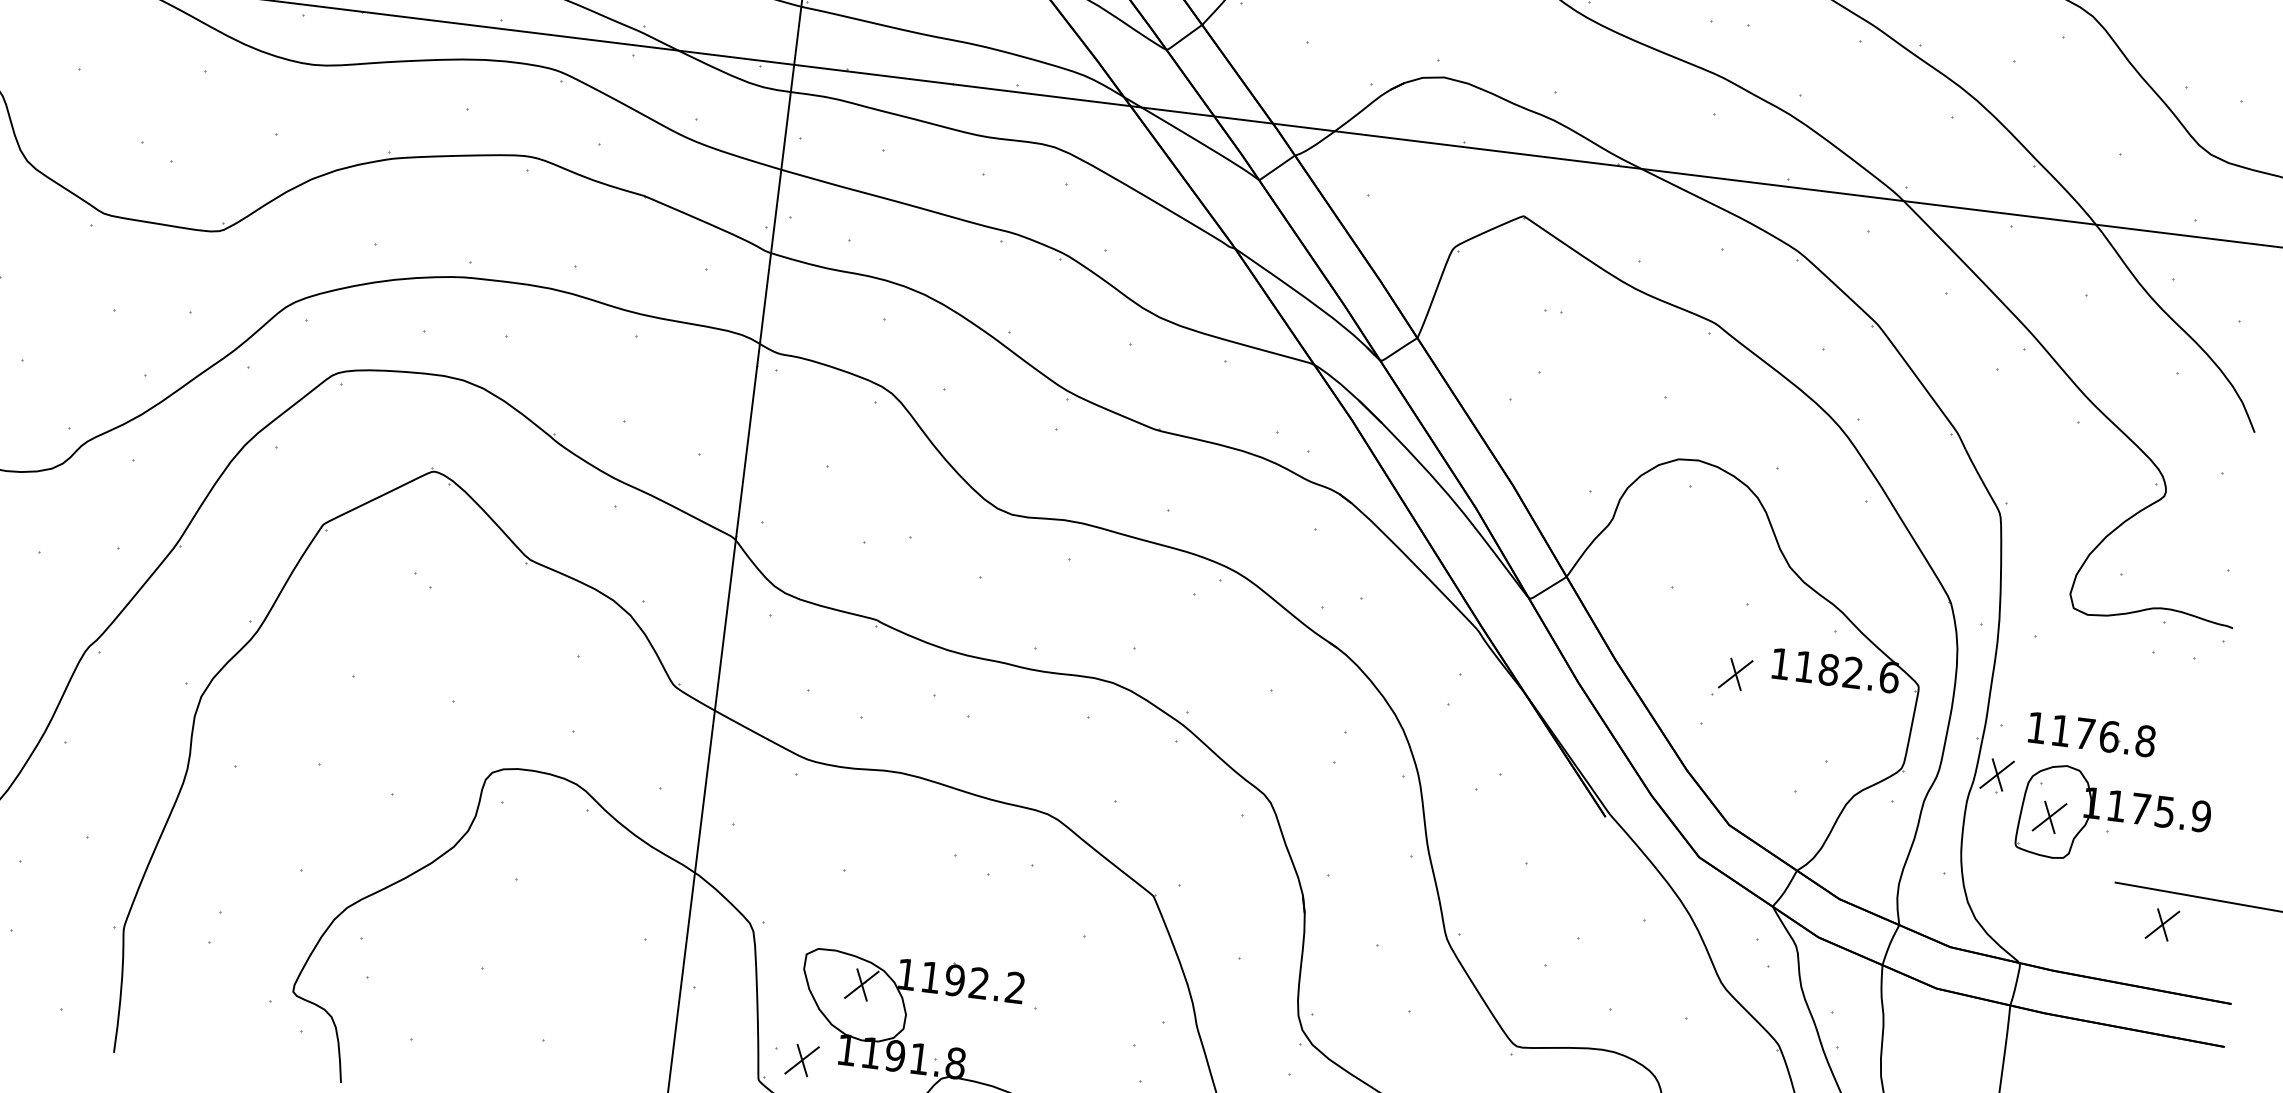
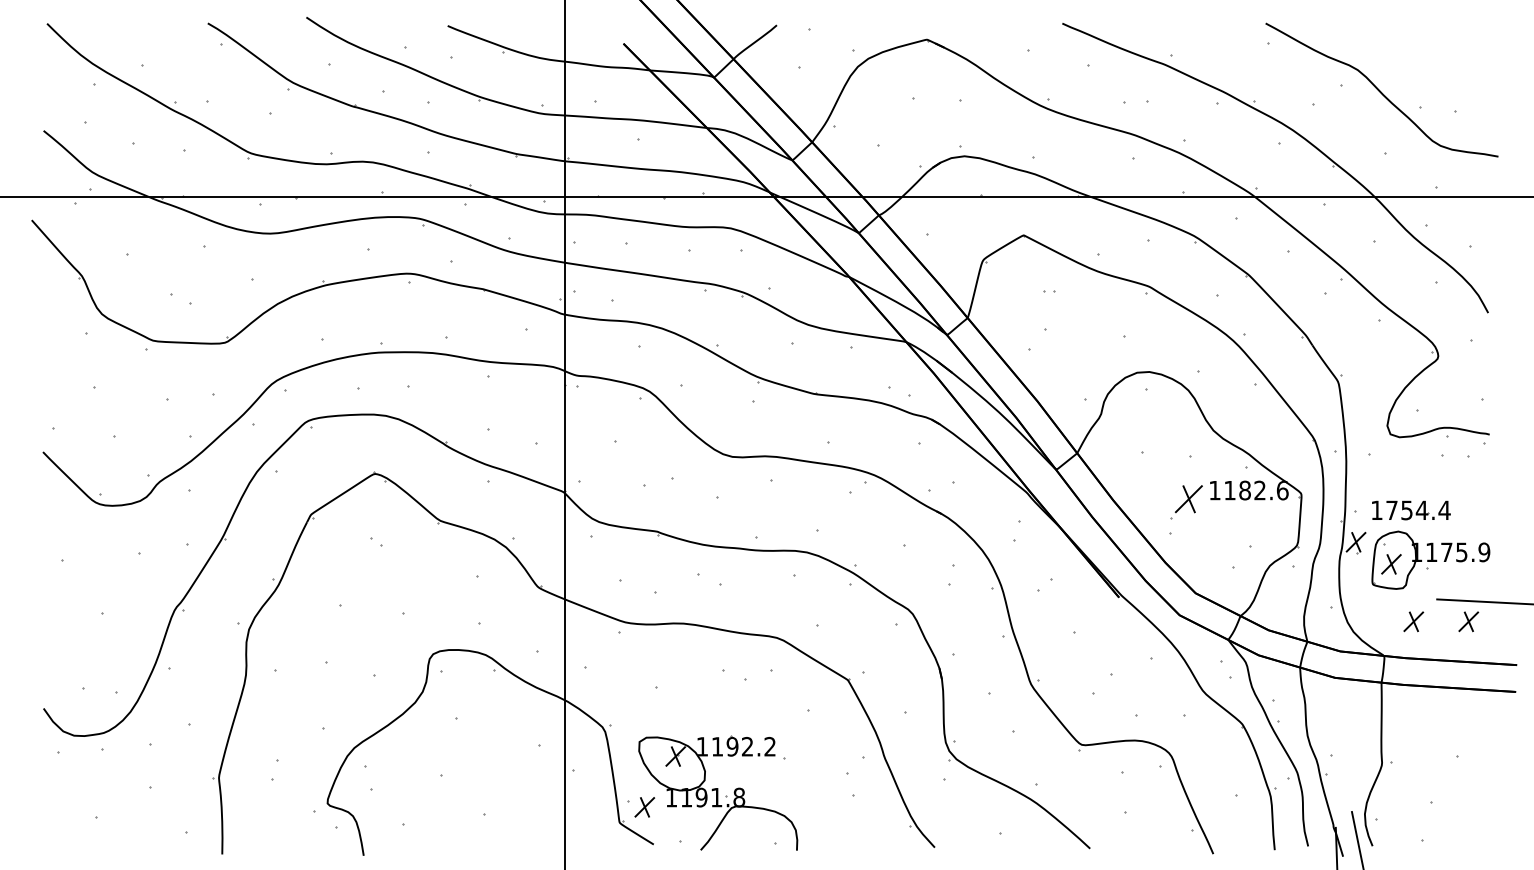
part: (1732, 677) -> (1186, 502), size x1.4
text: (2103, 736) -> (1418, 510), 1176.8 -> 1754.4
part: (2073, 913) -> (1413, 621), added

